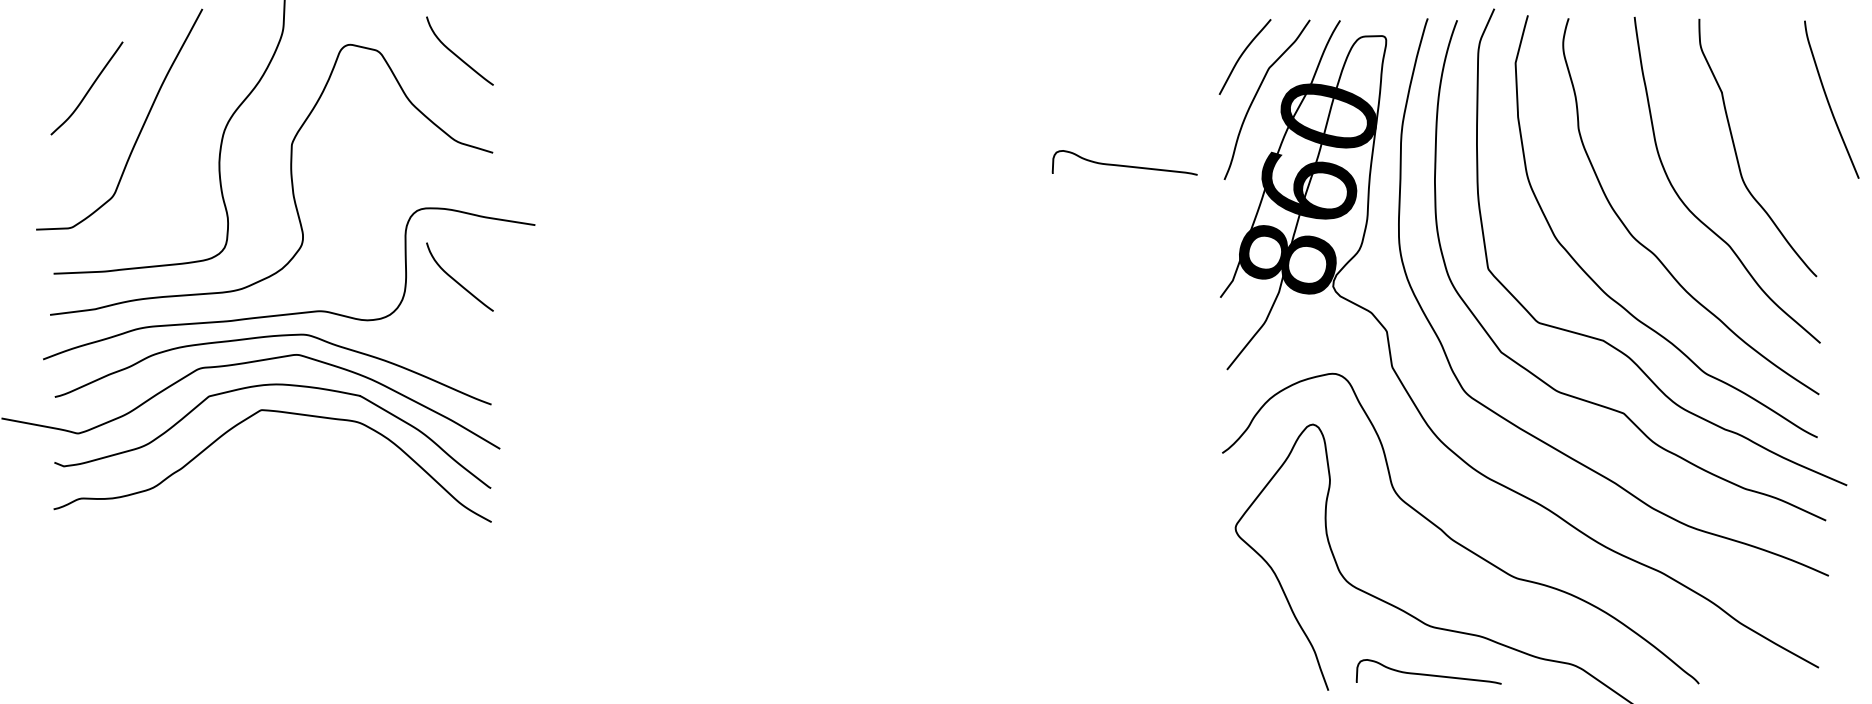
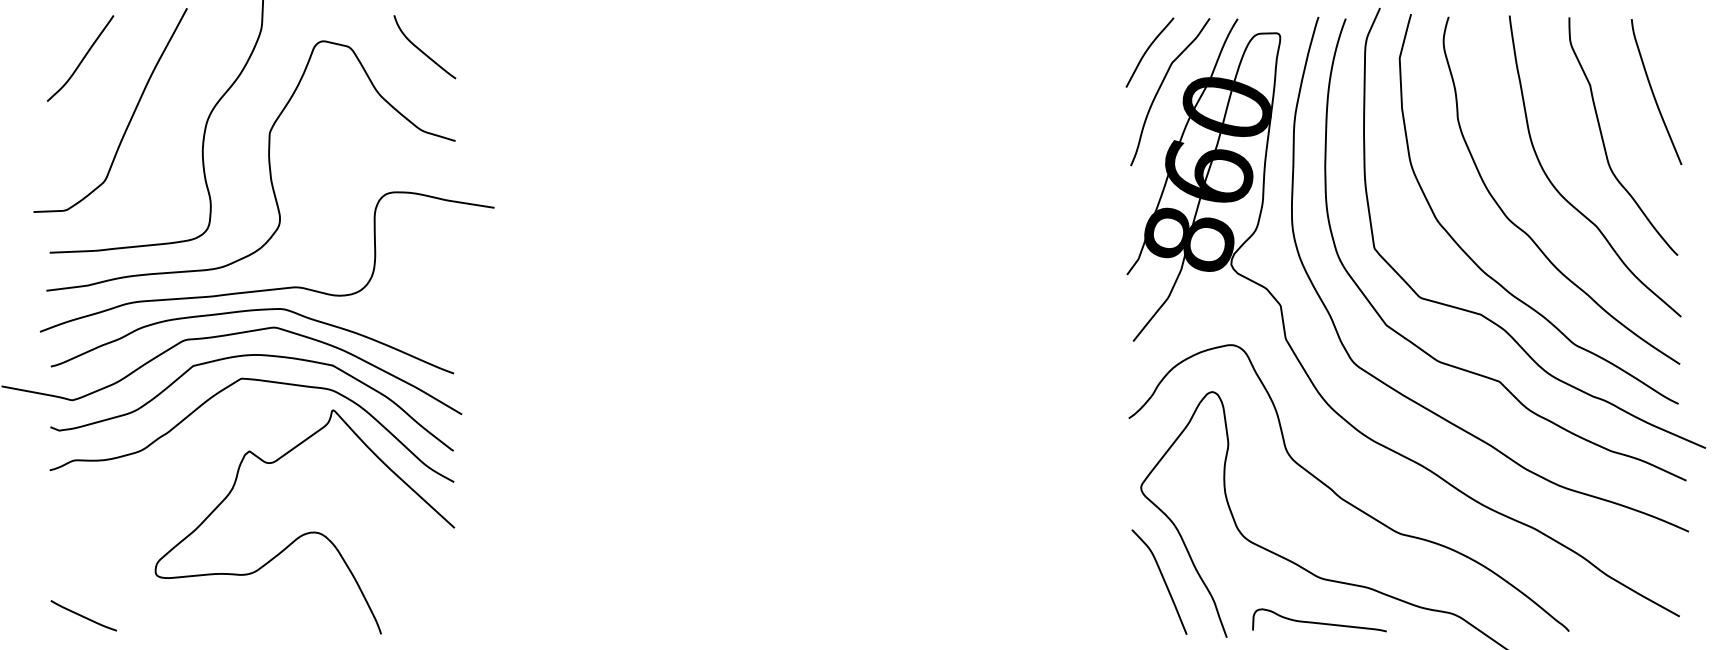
curve: (88, 89) -> (81, 59), moved
curve: (1828, 99) -> (1653, 91), moved
curve: (1124, 165) -> (1038, 152), removed
curve: (455, 279) -> (420, 258), removed
curve: (332, 576) -> (307, 532), added
curve: (1259, 628) -> (1163, 580), added
curve: (89, 666) -> (82, 615), added

